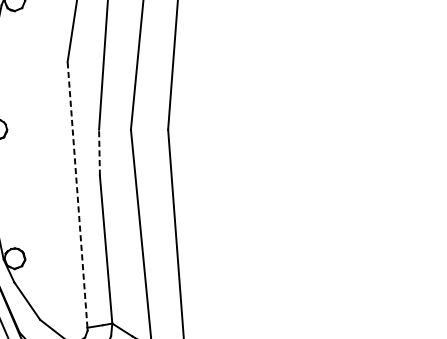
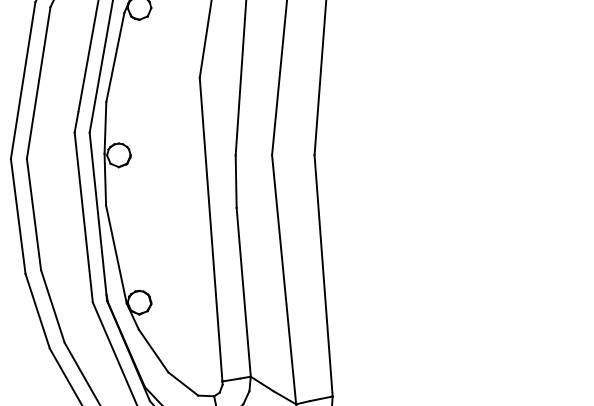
line: (99, 152) -> (236, 181), dashed -> solid
line: (77, 194) -> (211, 229), dashed -> solid

